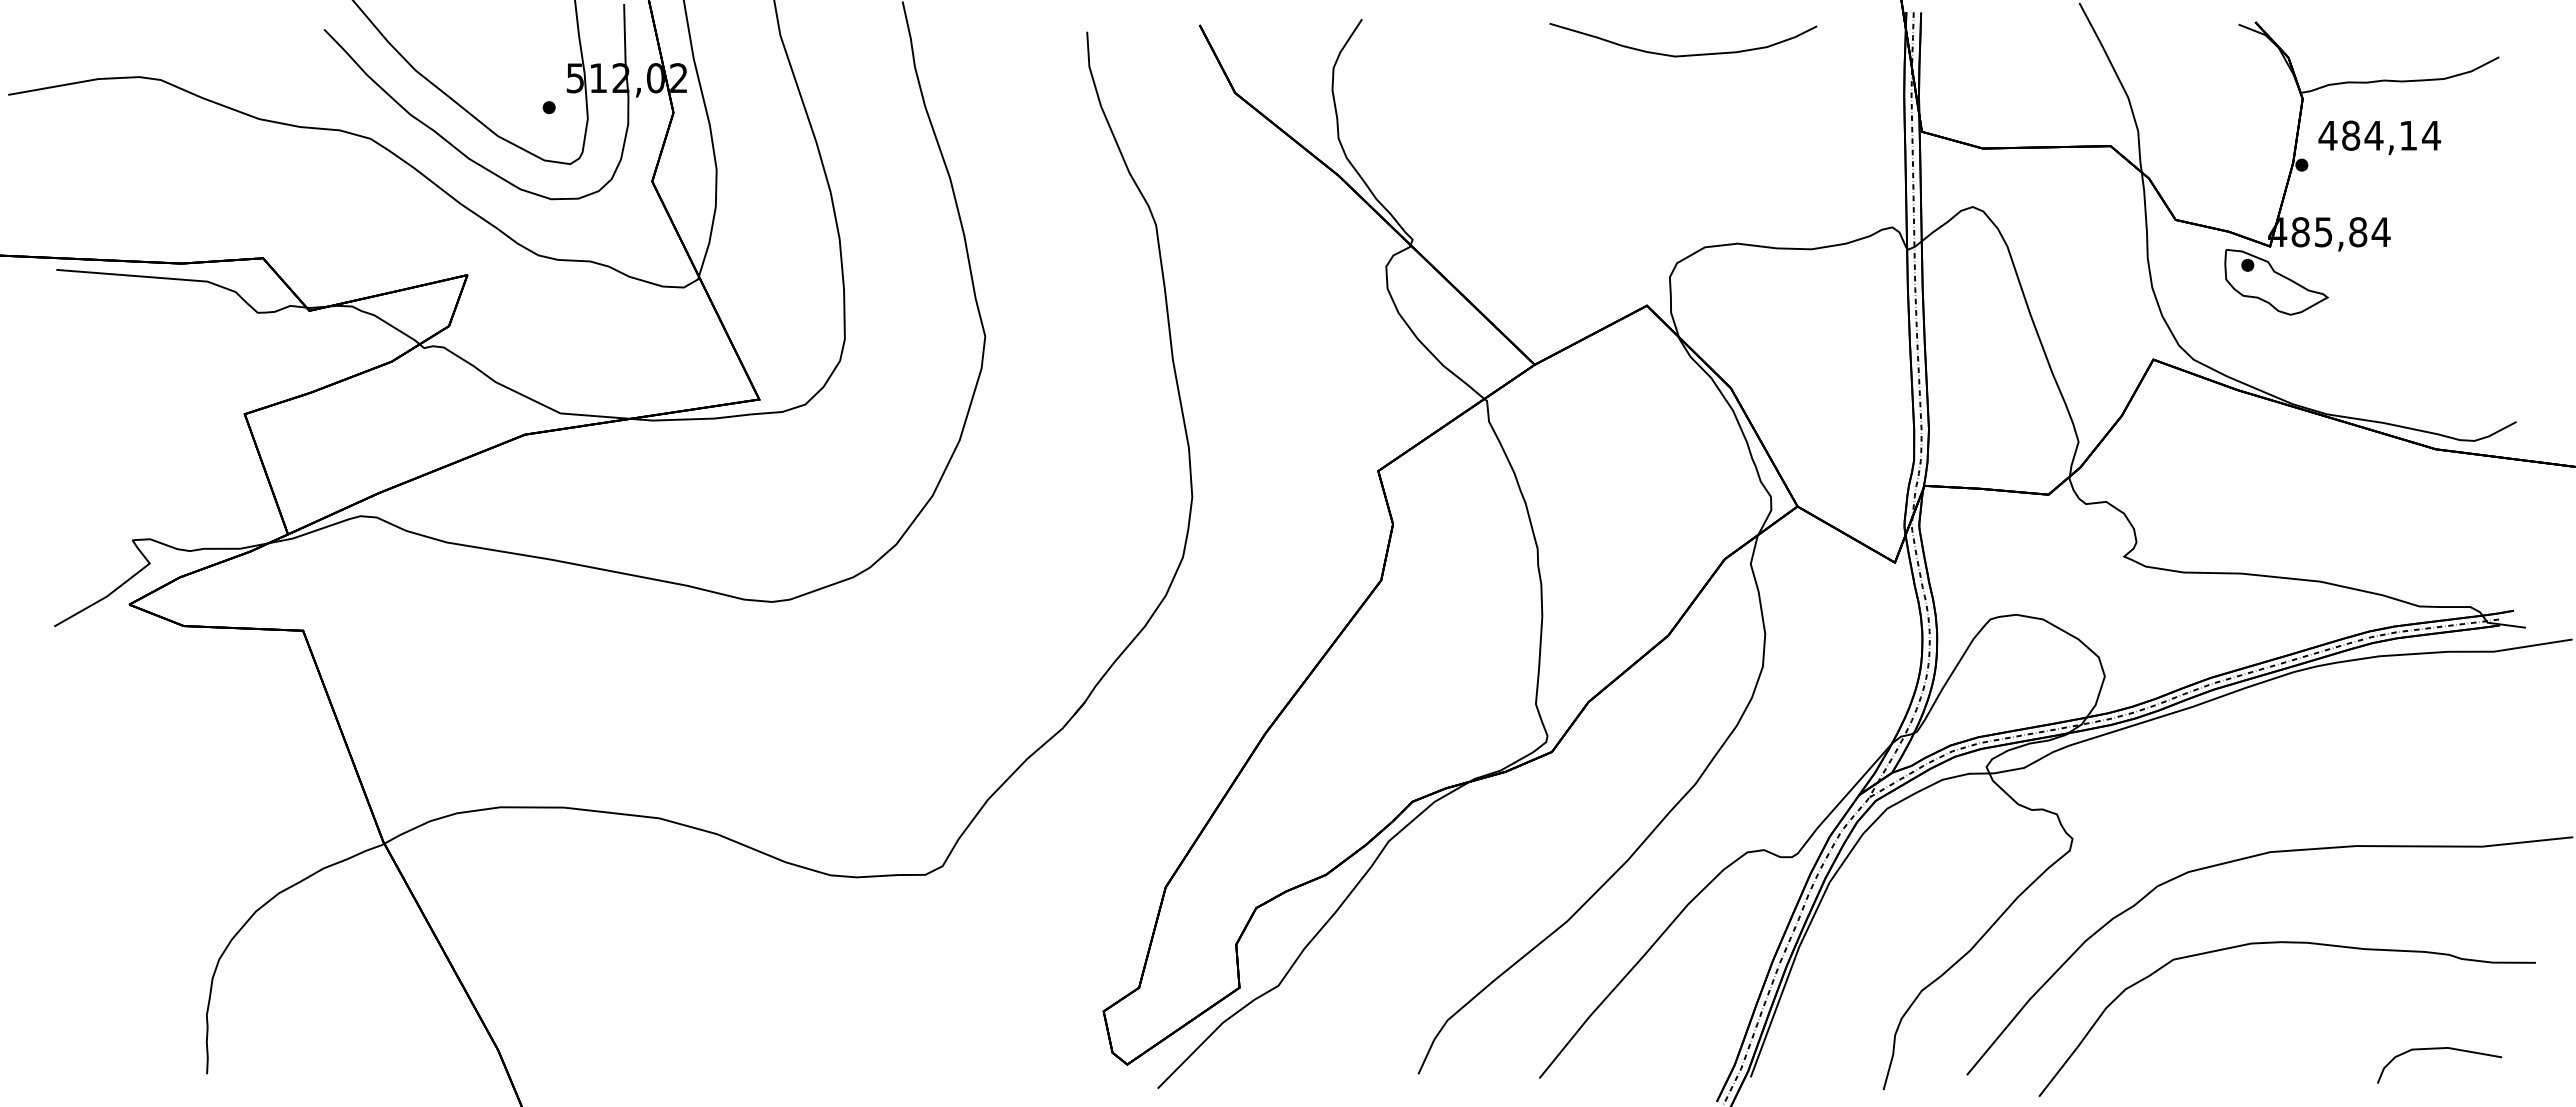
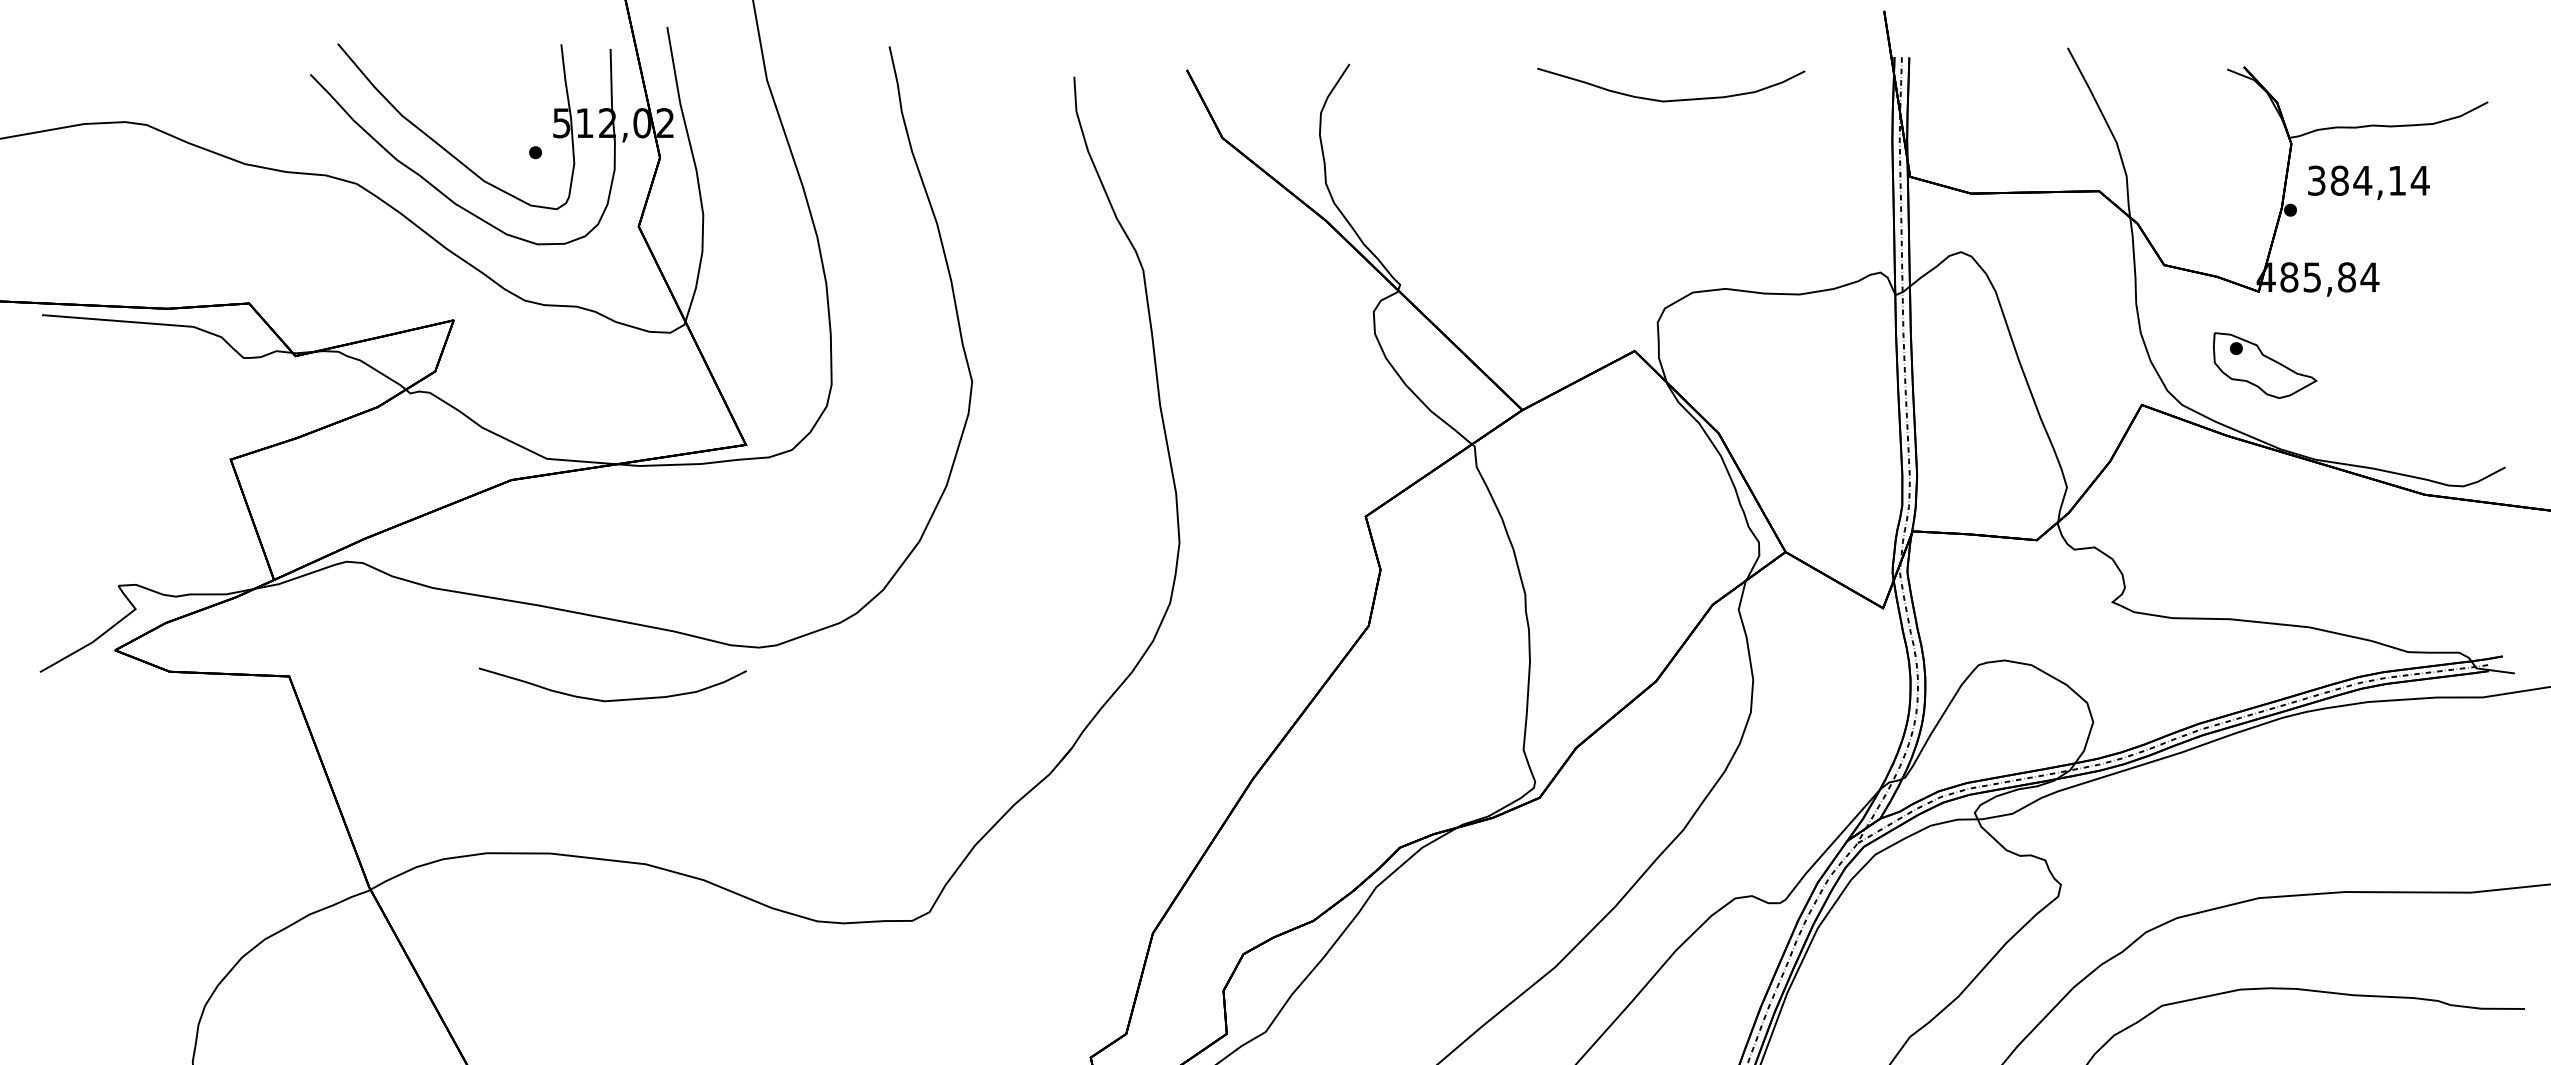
text: (2327, 135) -> (2316, 180), 484,14 -> 384,14
part: (2276, 282) -> (2265, 365), moved
curve: (629, 653) -> (615, 699), added

